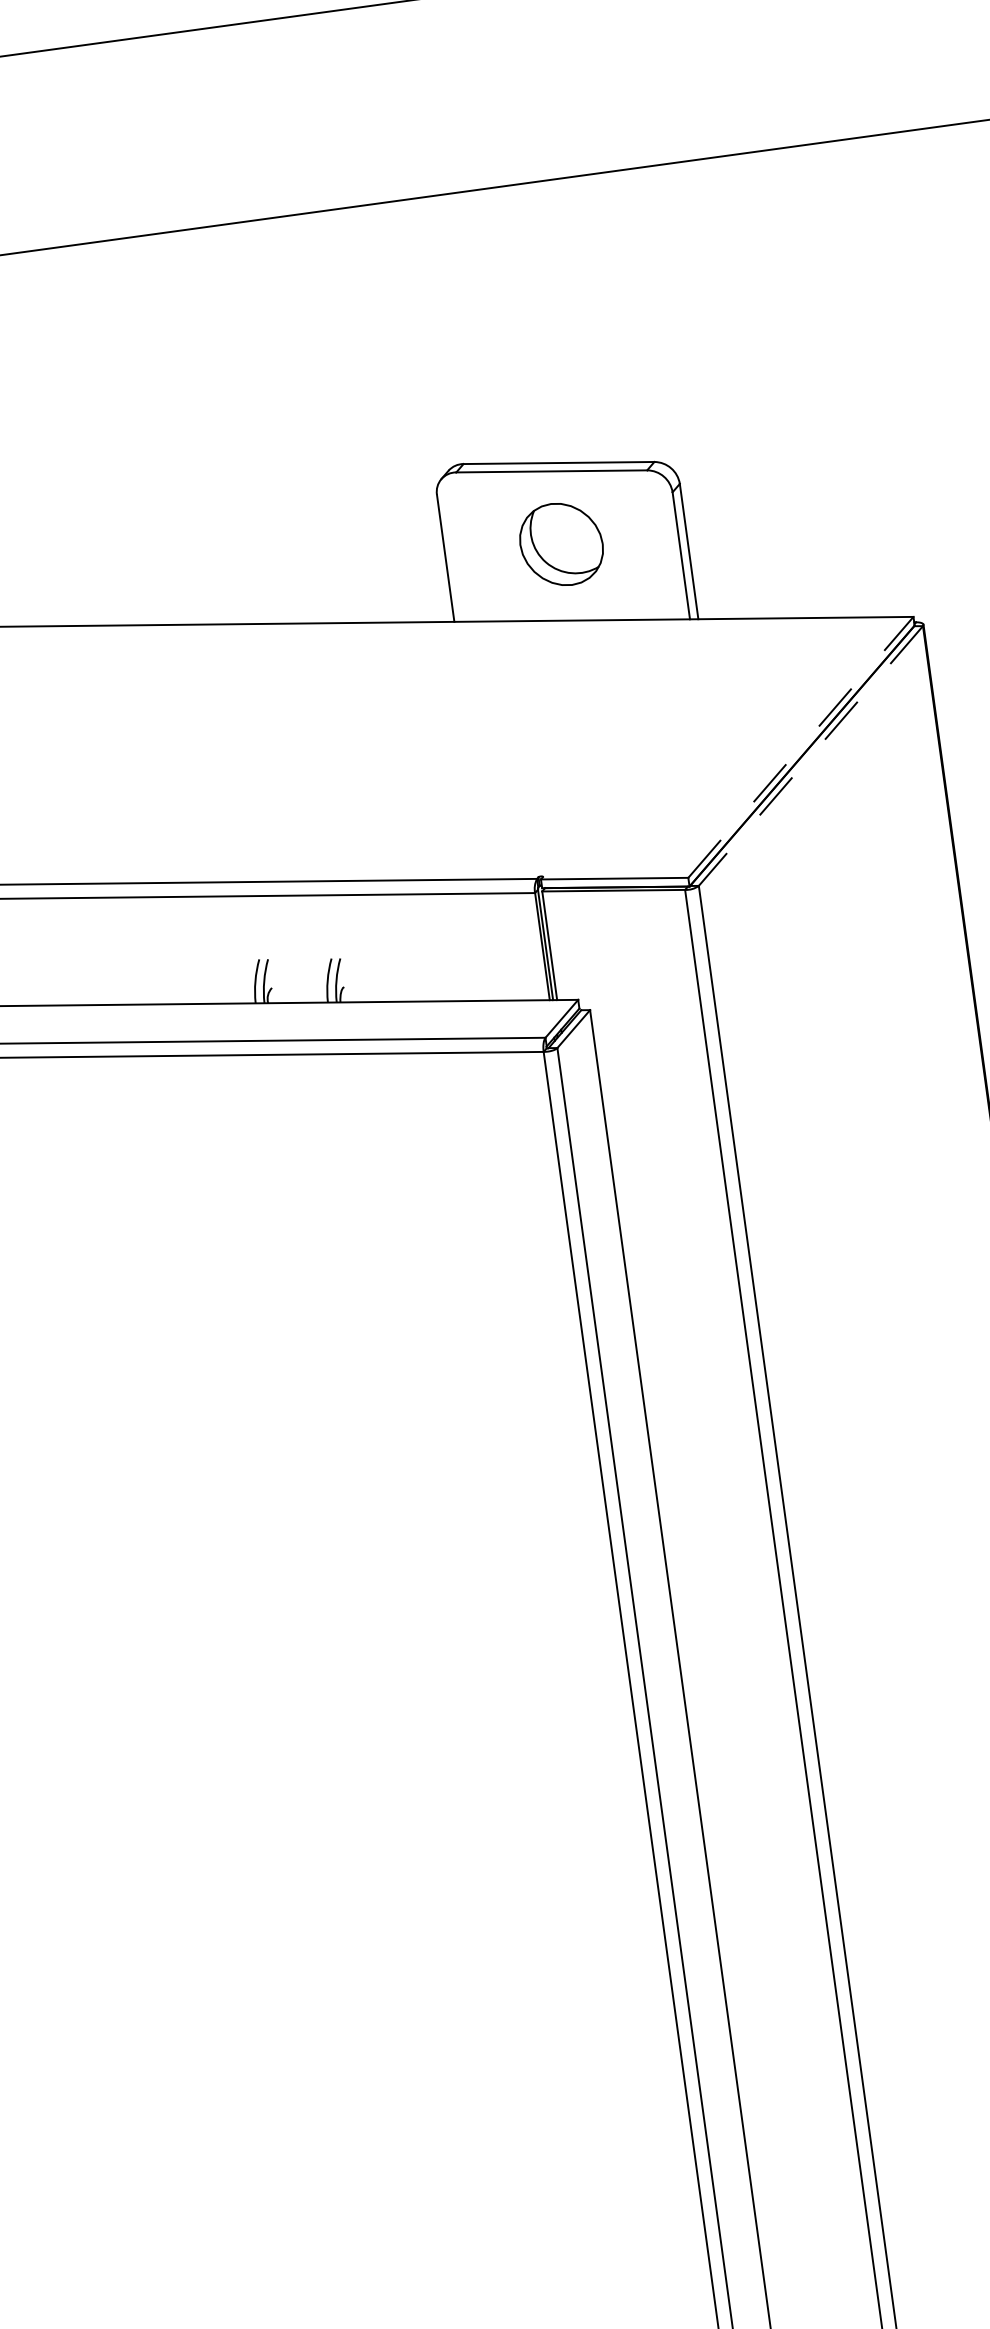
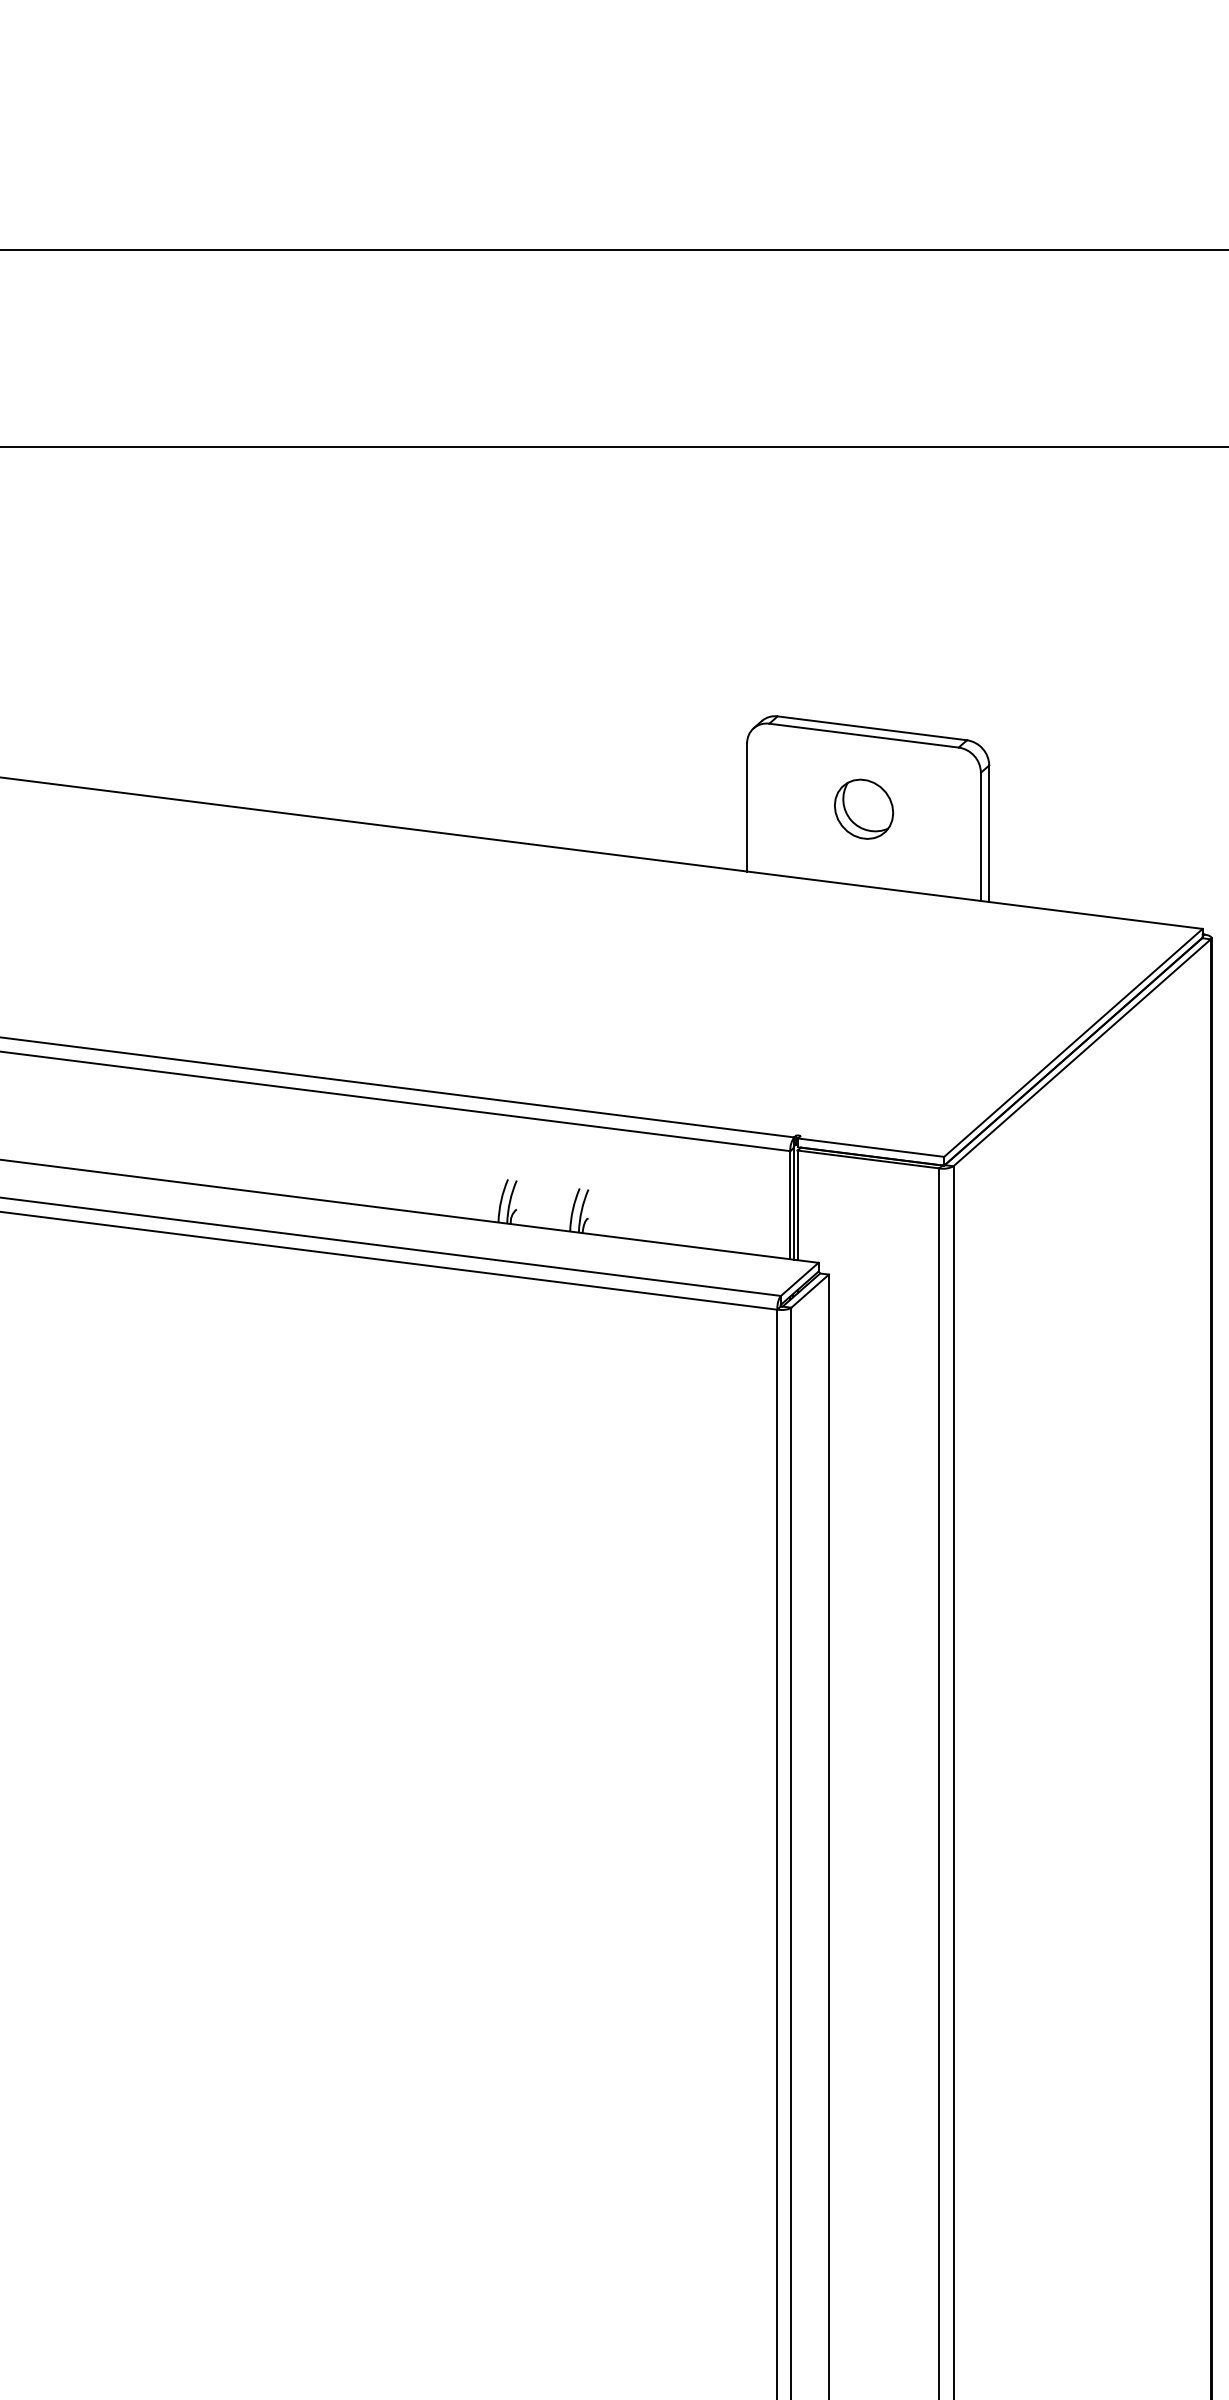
part: (562, 543) -> (864, 808), size x0.71
line: (800, 746) -> (1073, 1042), dashed -> solid
line: (811, 755) -> (1082, 1052), dashed -> solid

